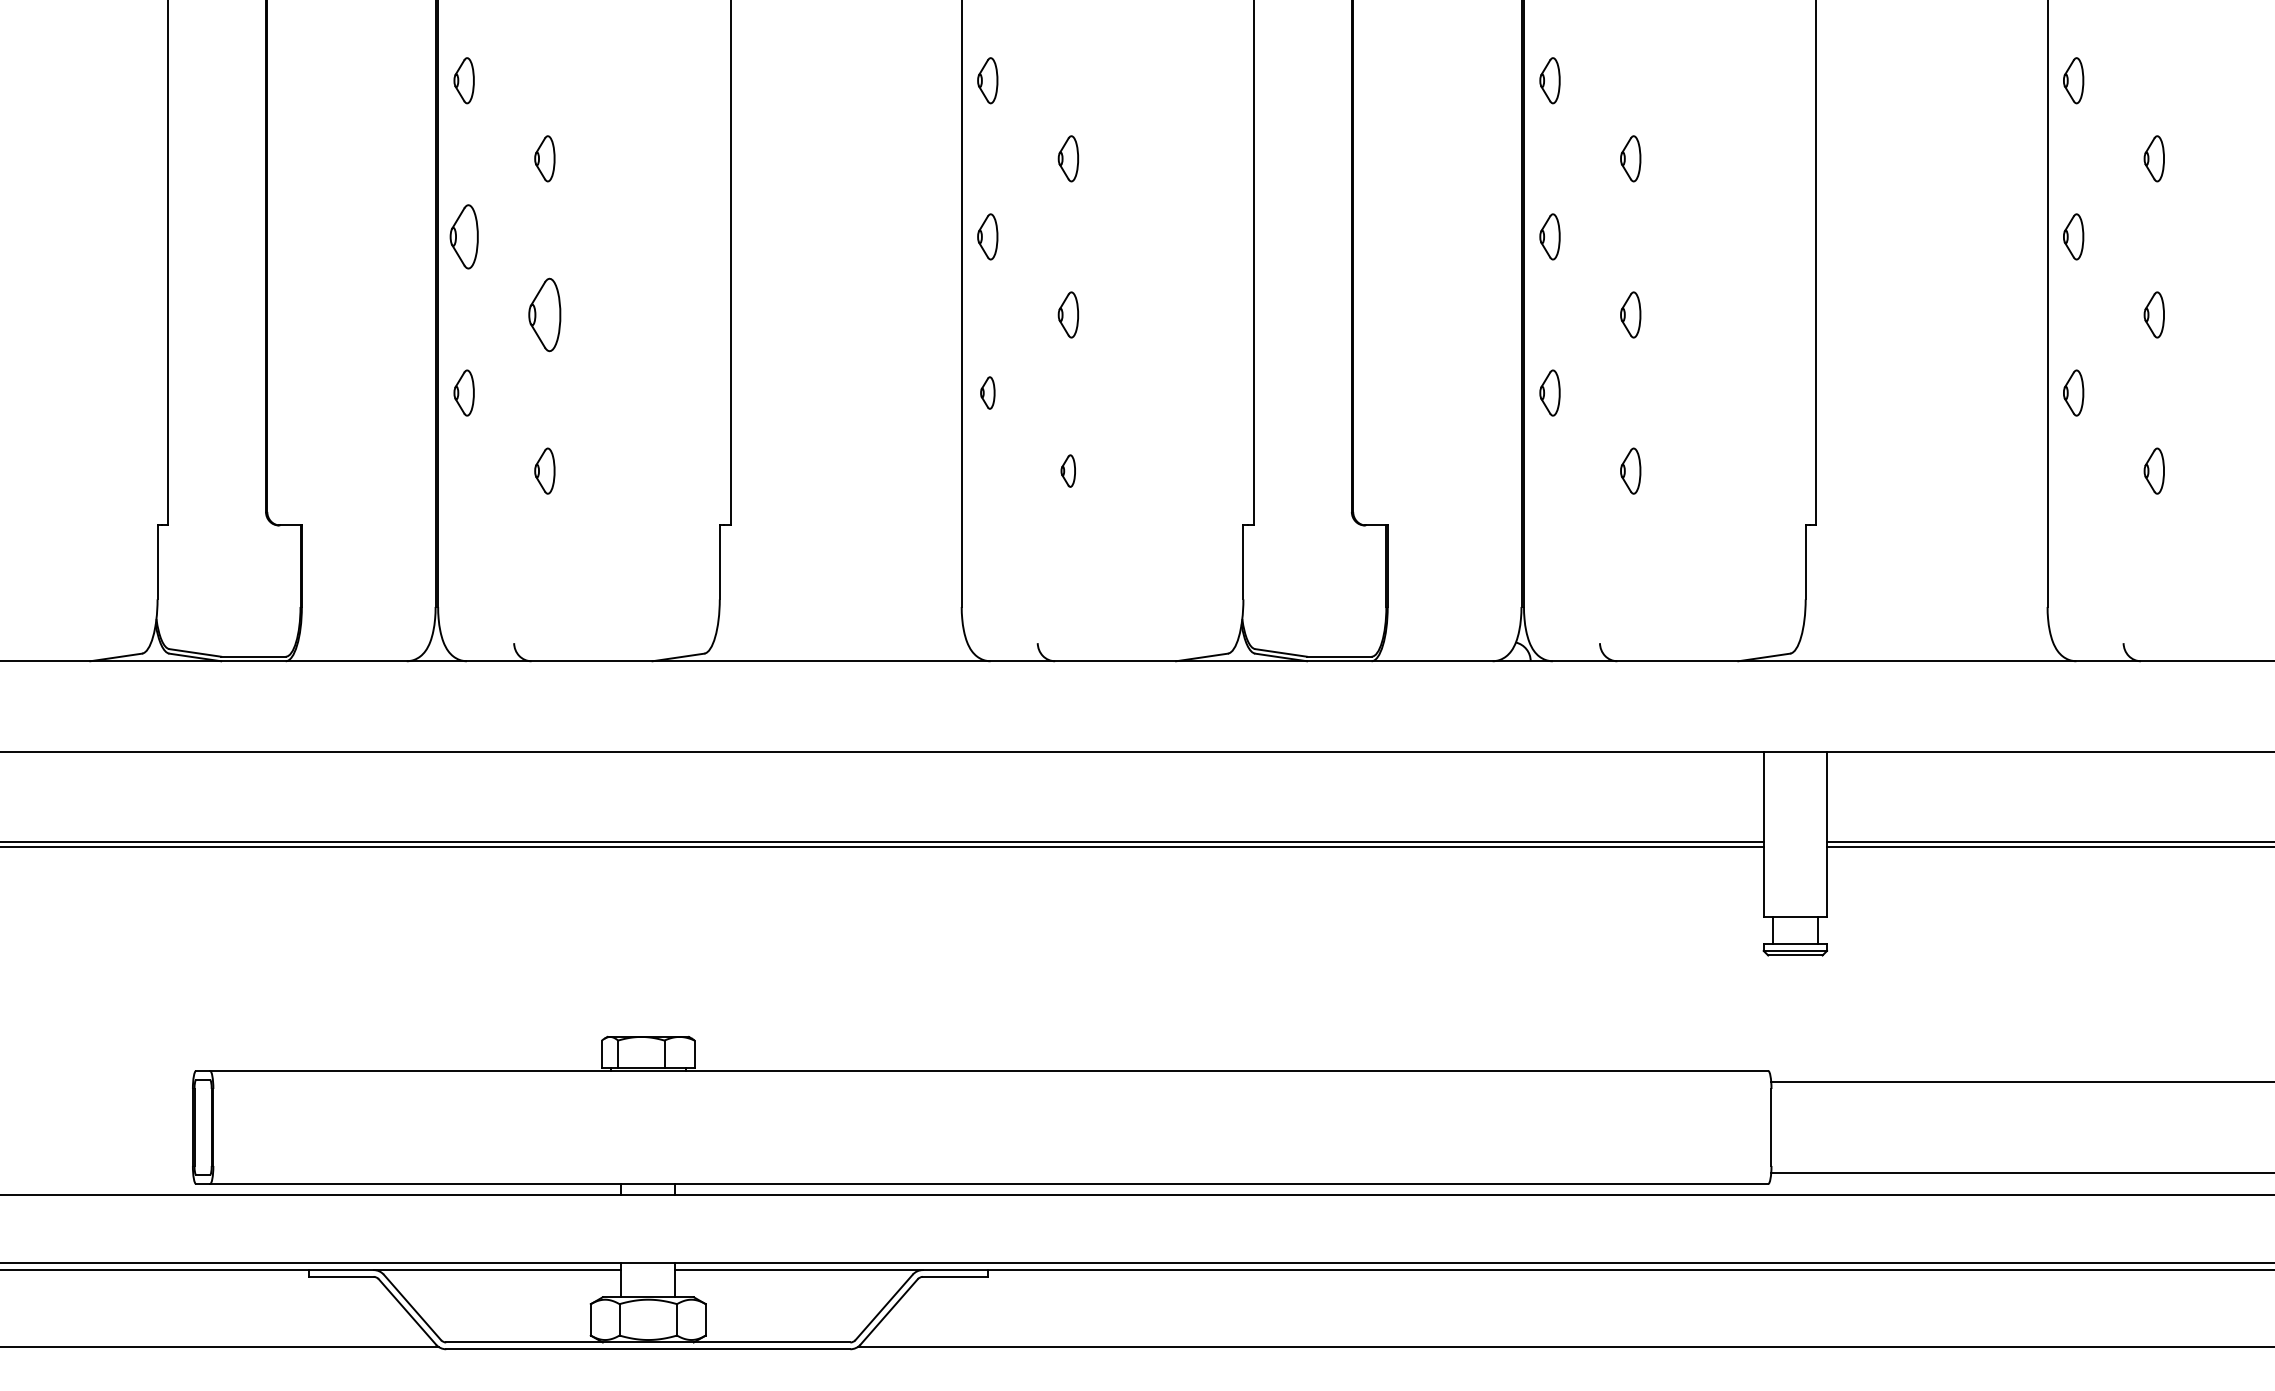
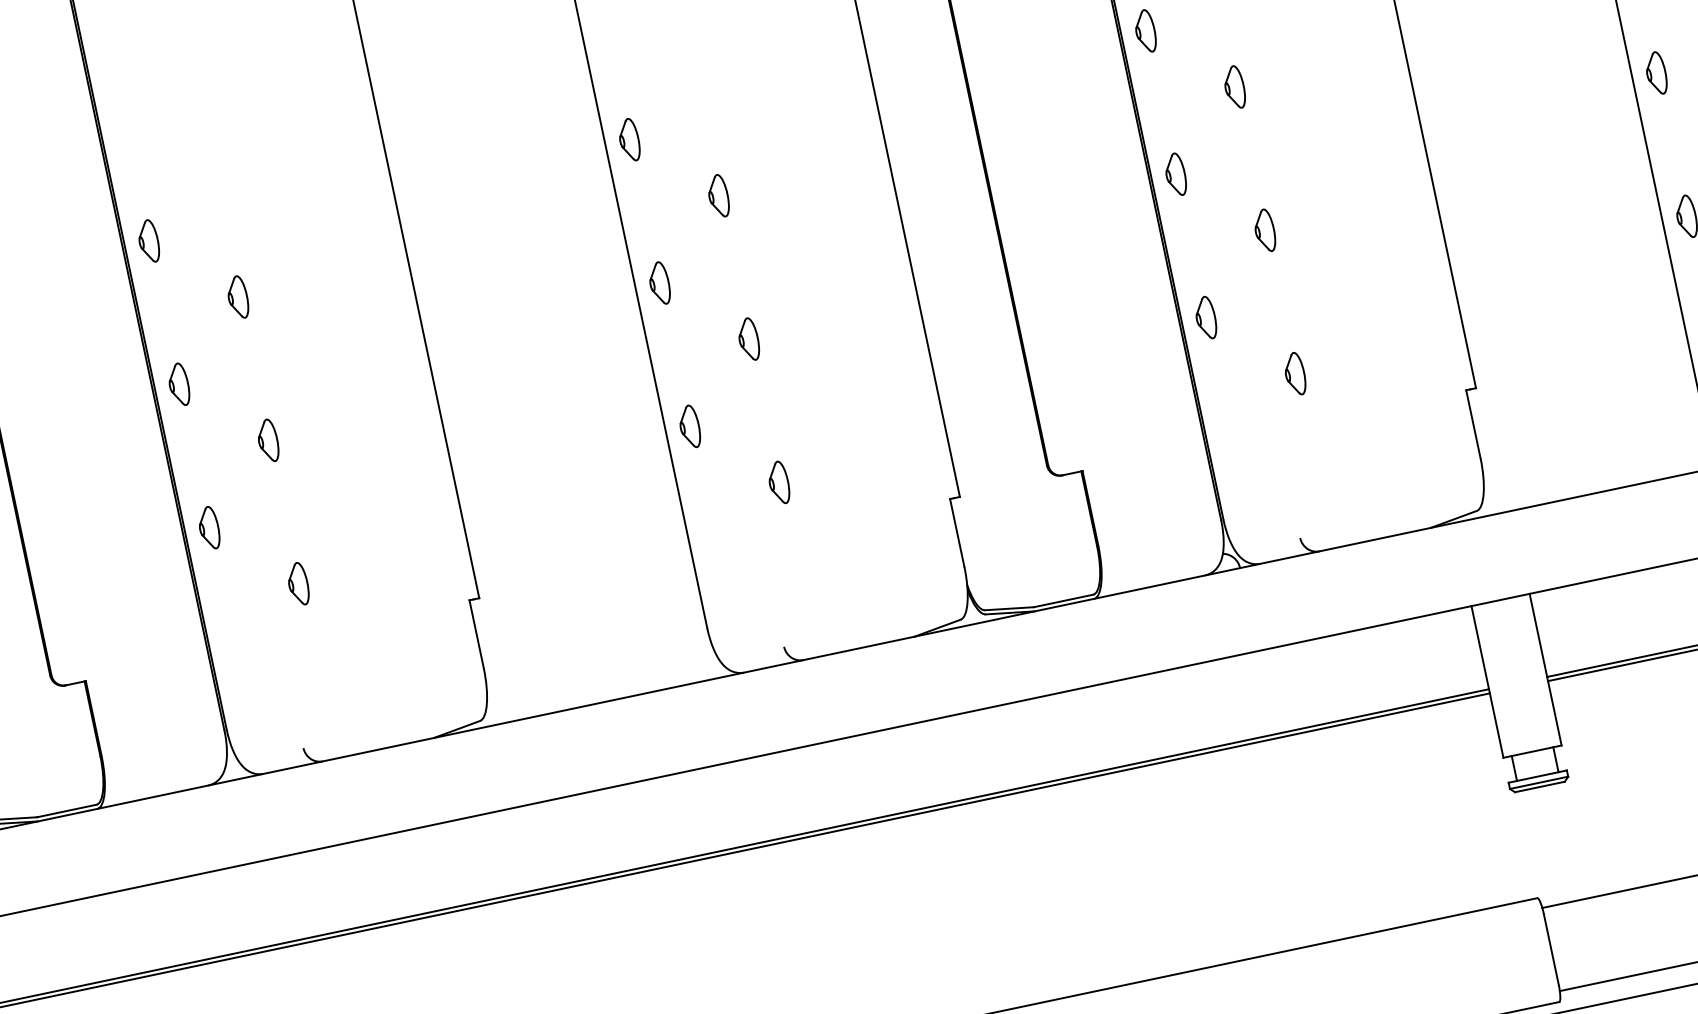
part: (463, 236) -> (178, 384), size x0.71
part: (544, 314) -> (267, 440), size x0.62
part: (987, 392) -> (689, 426), size x1.43
part: (1067, 470) -> (778, 482), size x1.43

